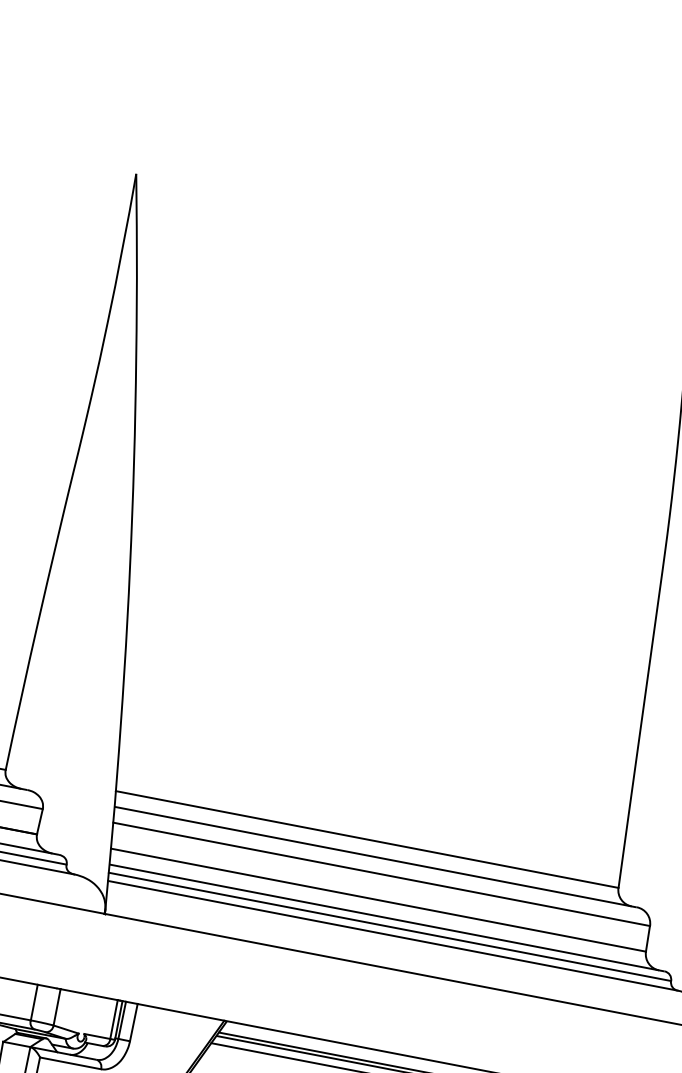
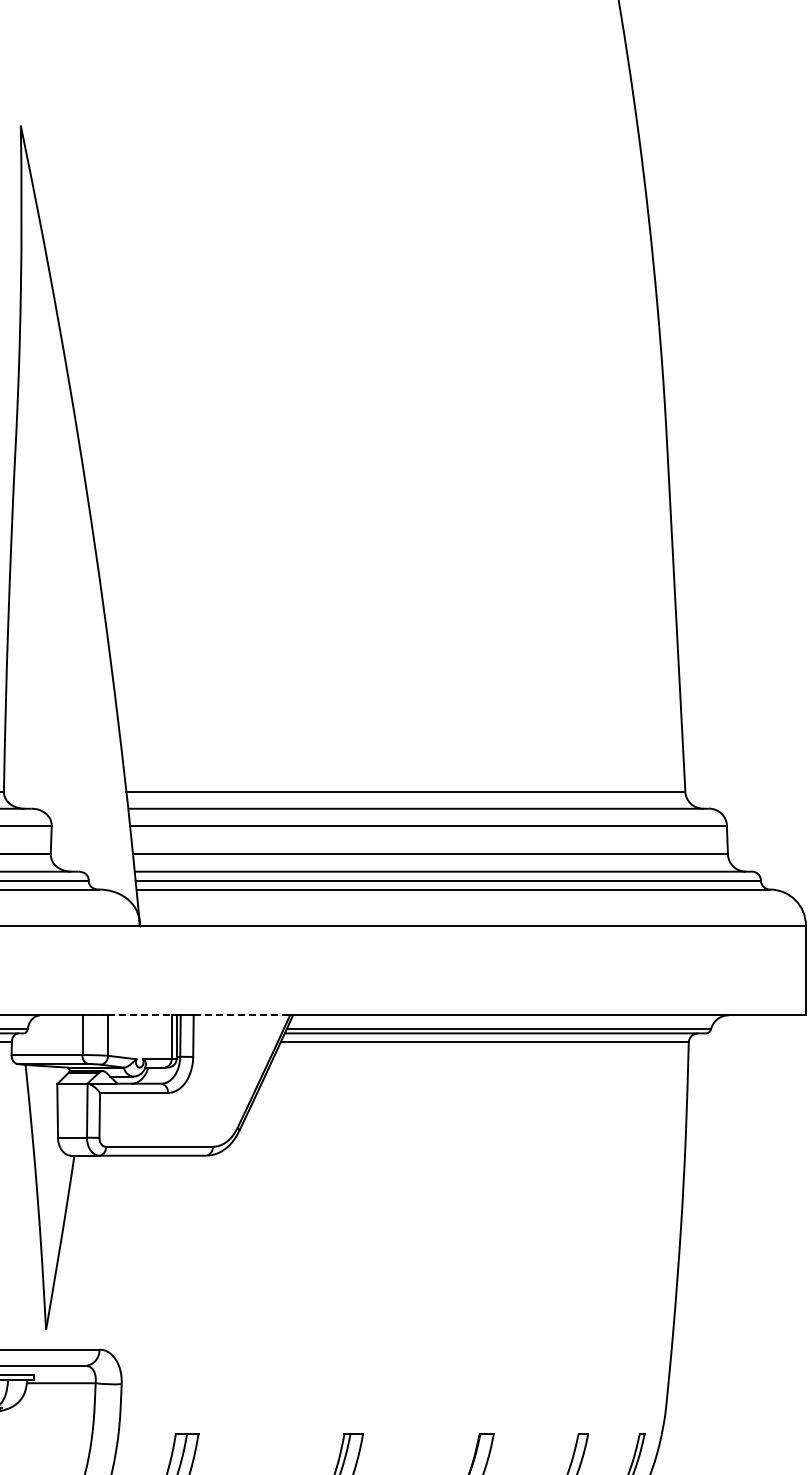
line: (88, 994) -> (139, 1015), solid -> dashed
line: (181, 1012) -> (242, 1015), solid -> dashed

